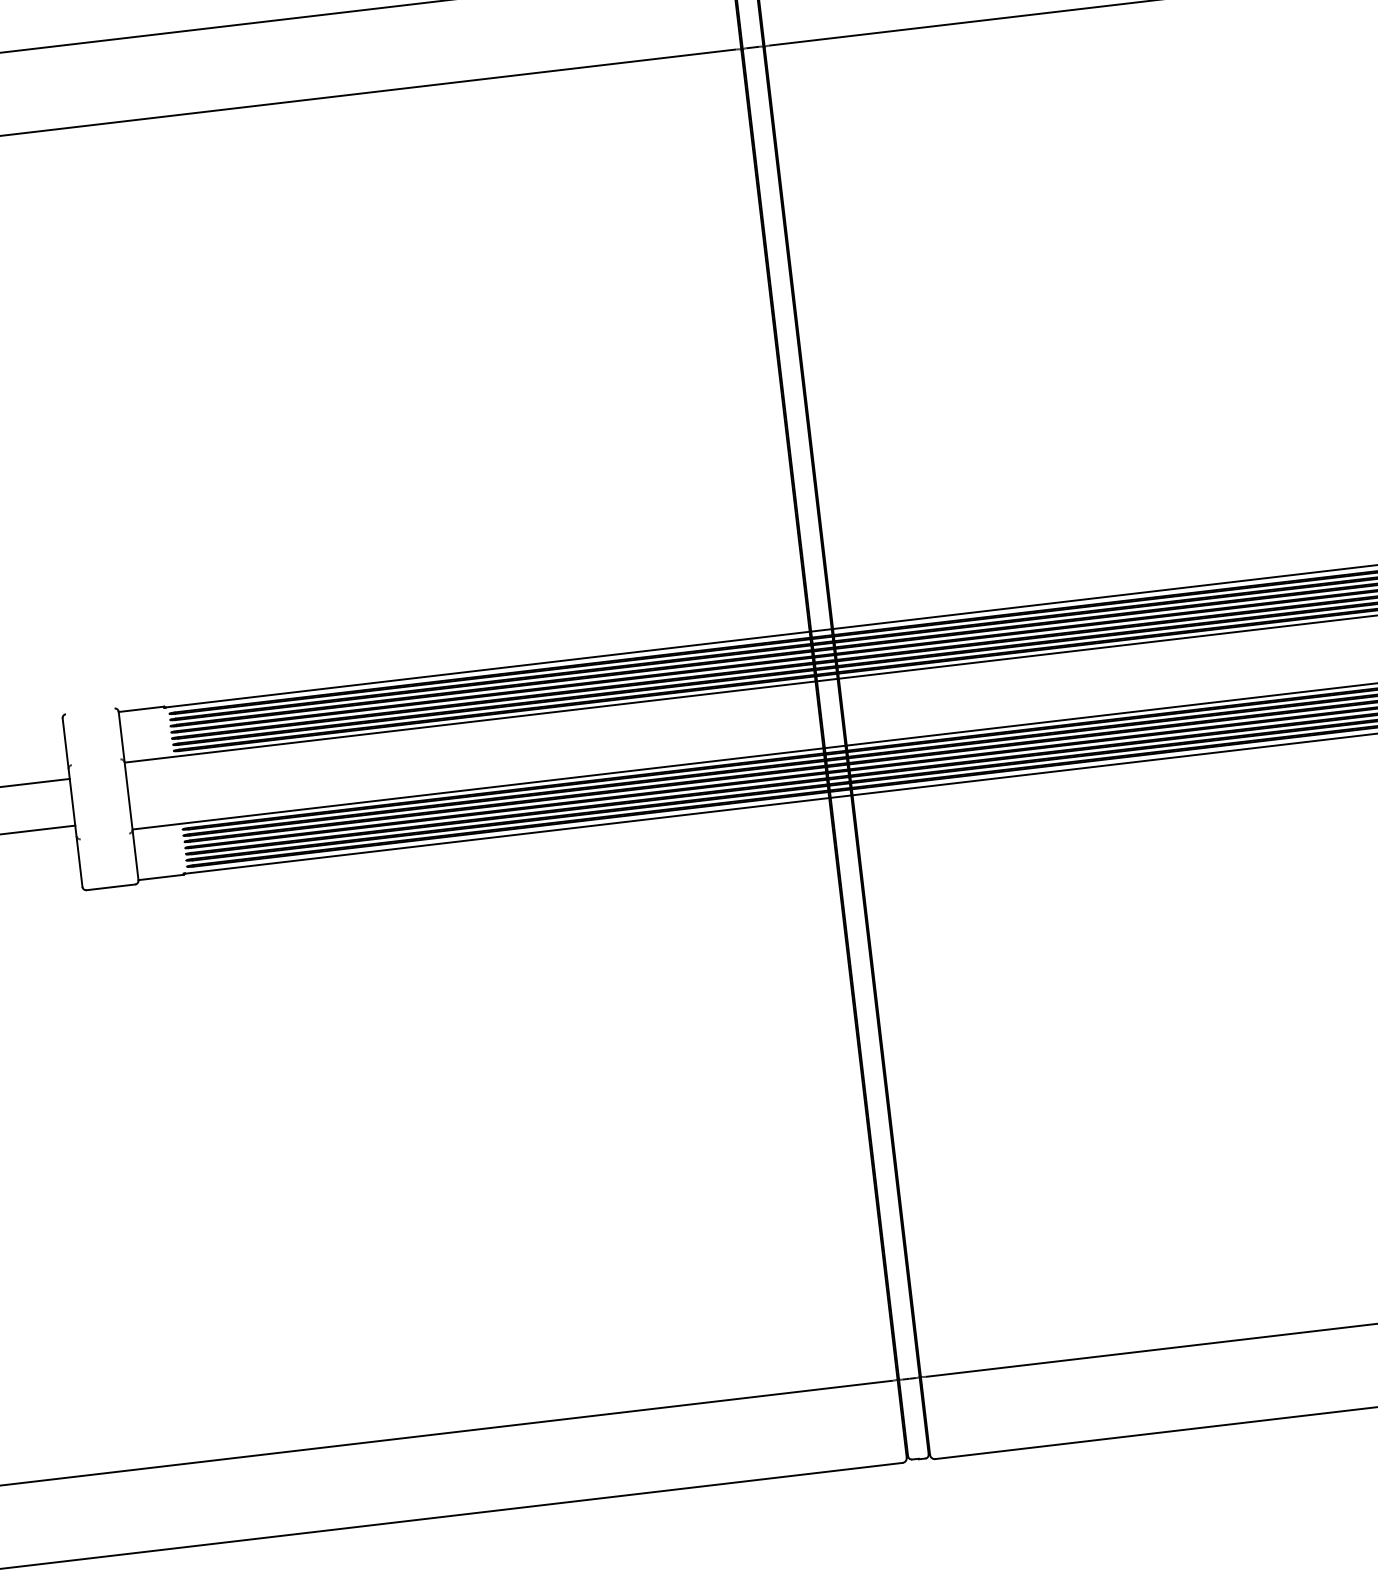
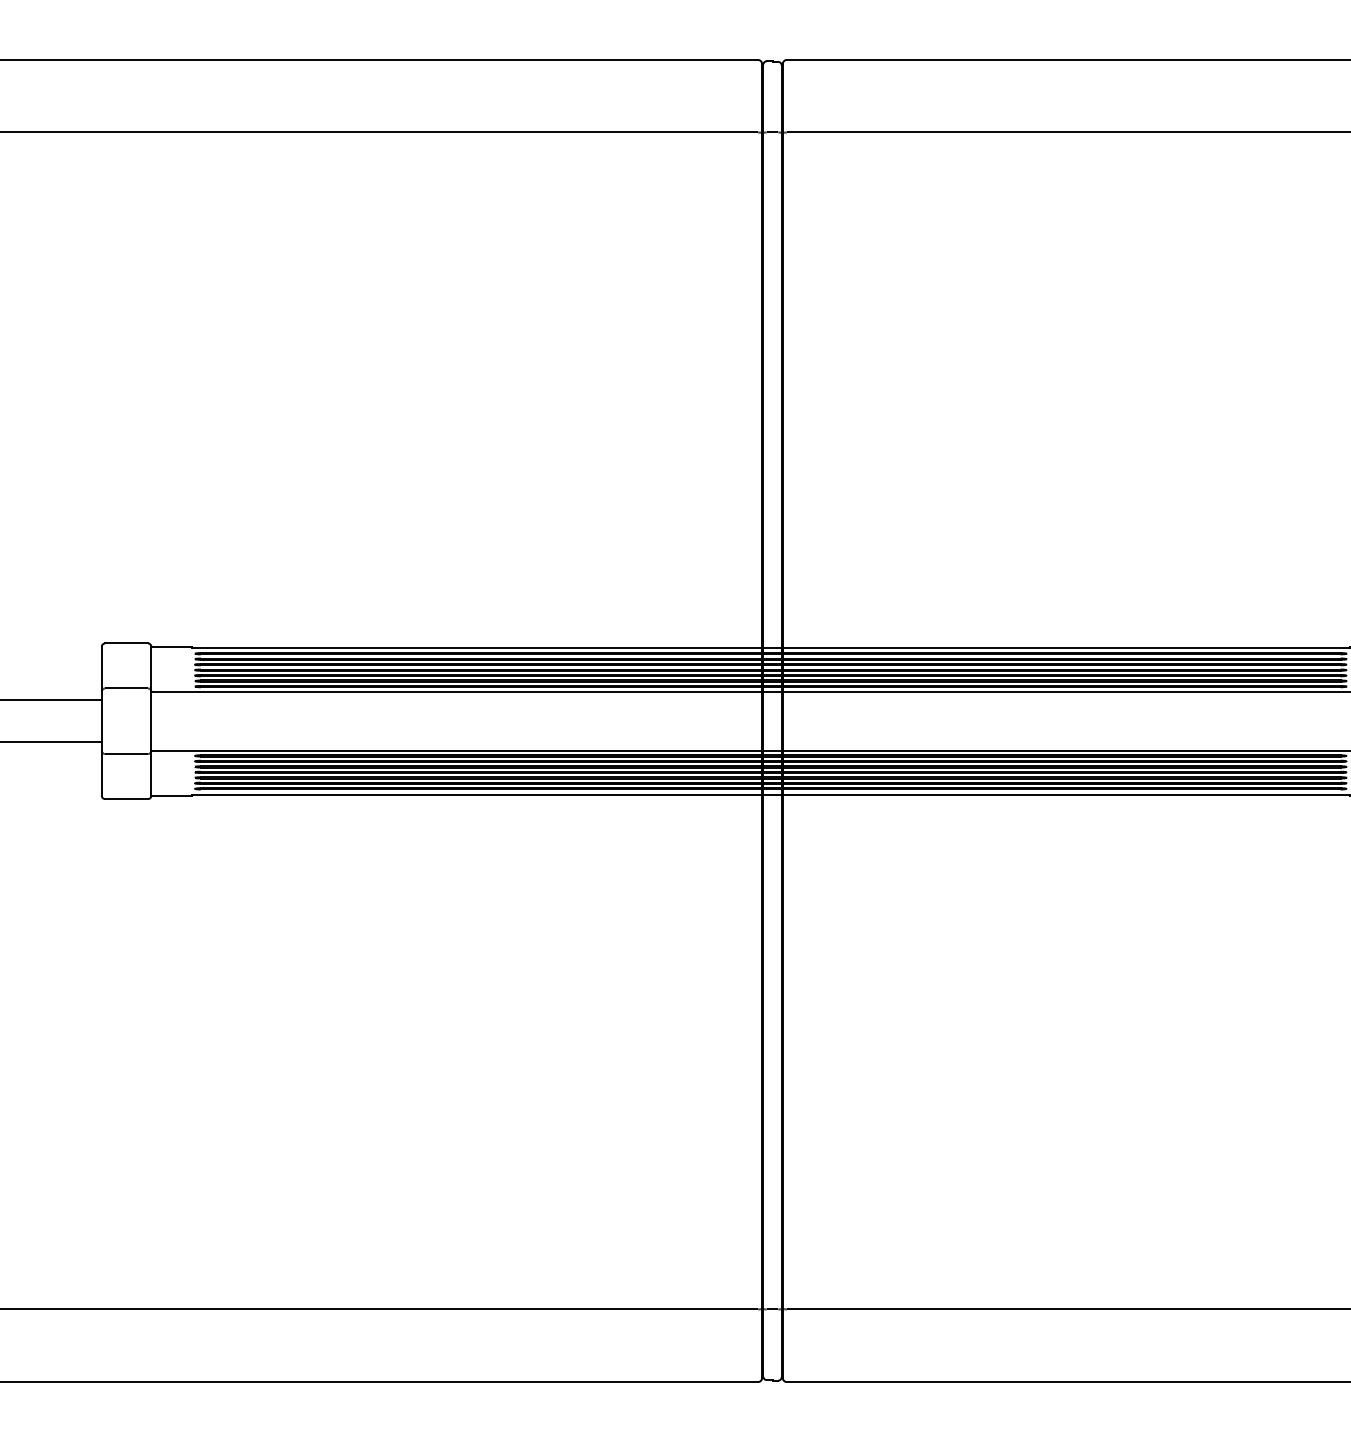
line: (90, 711) -> (126, 643), added
line: (96, 762) -> (126, 688), added
line: (104, 836) -> (126, 754), added

